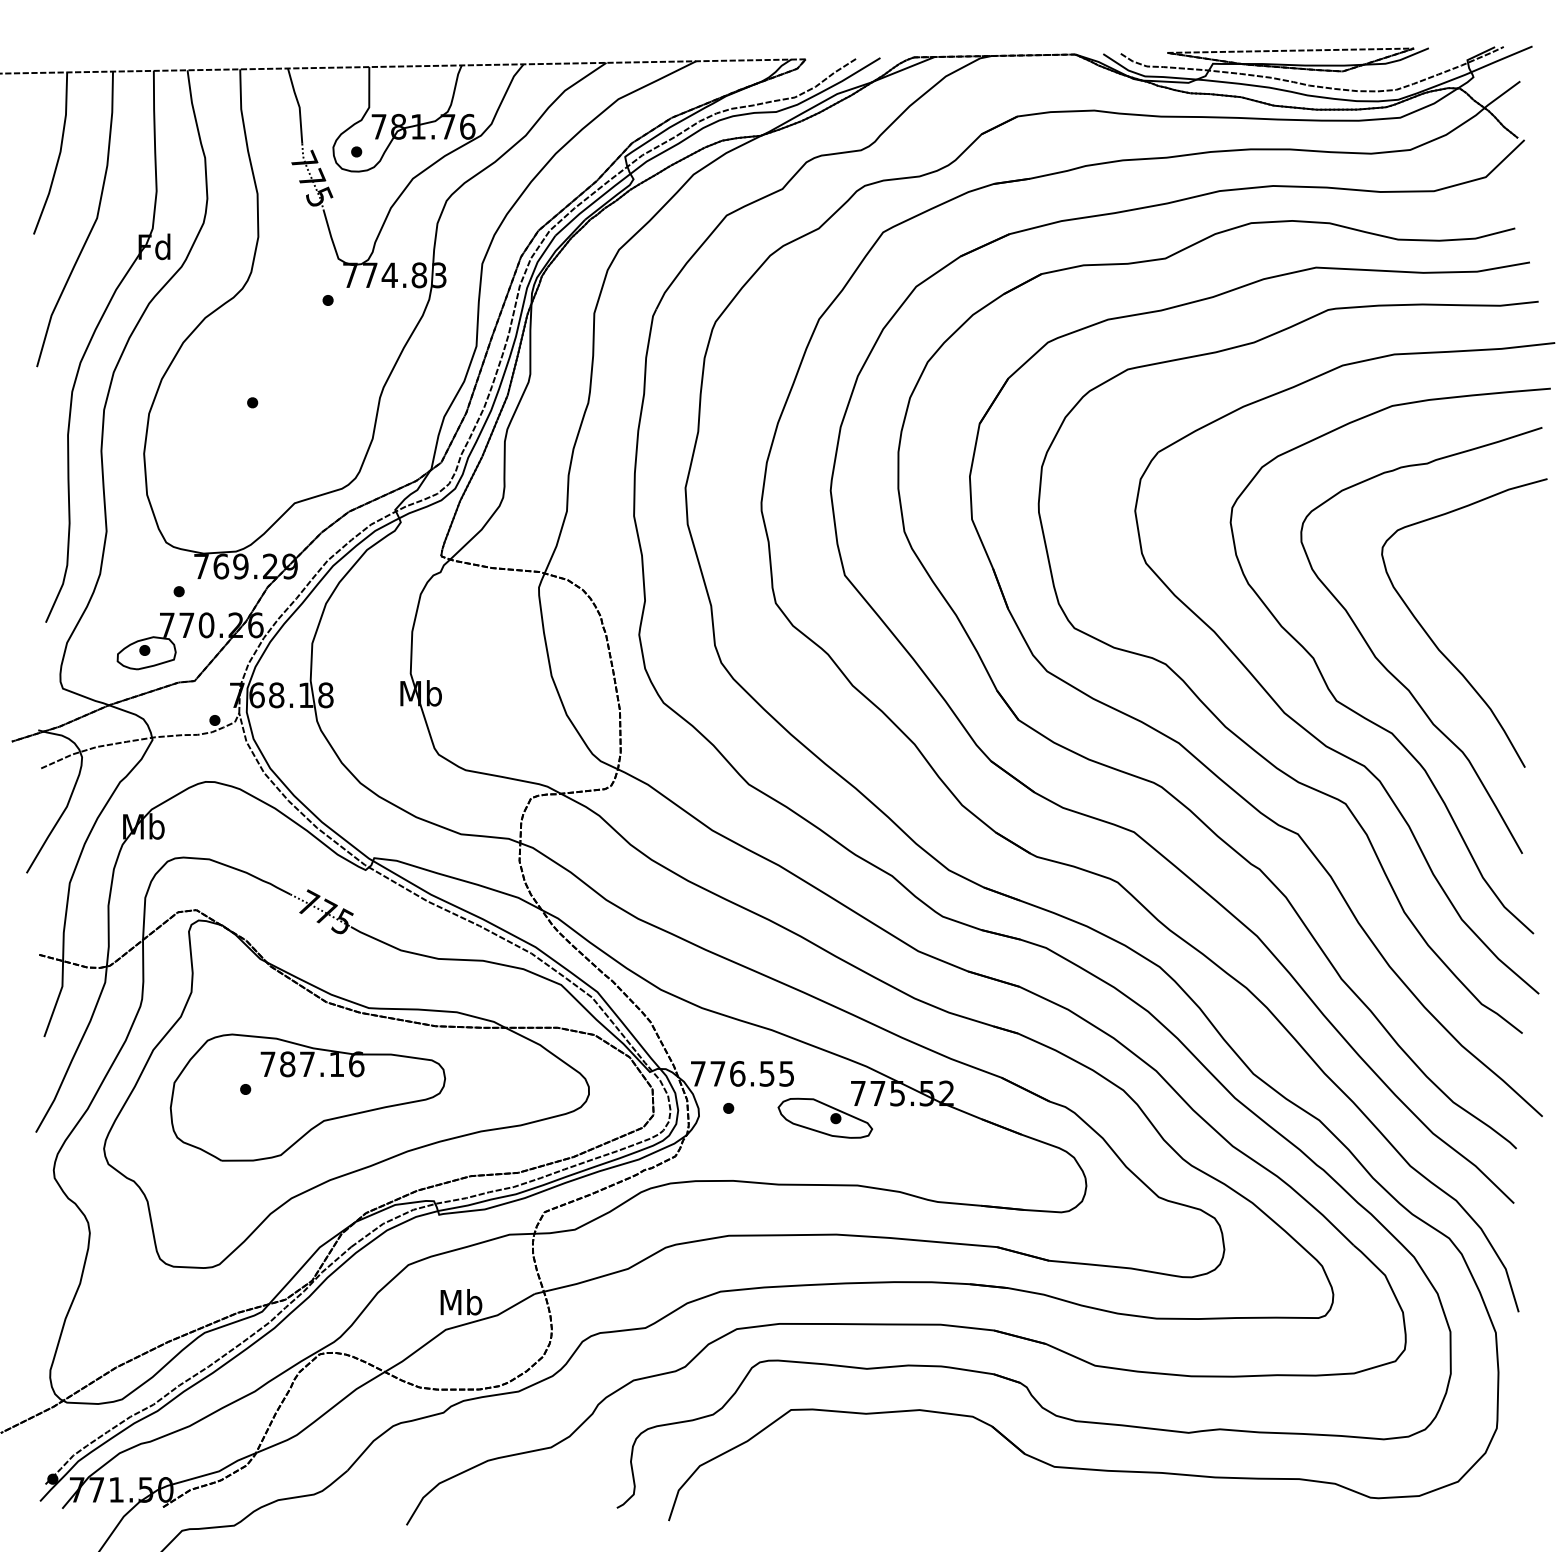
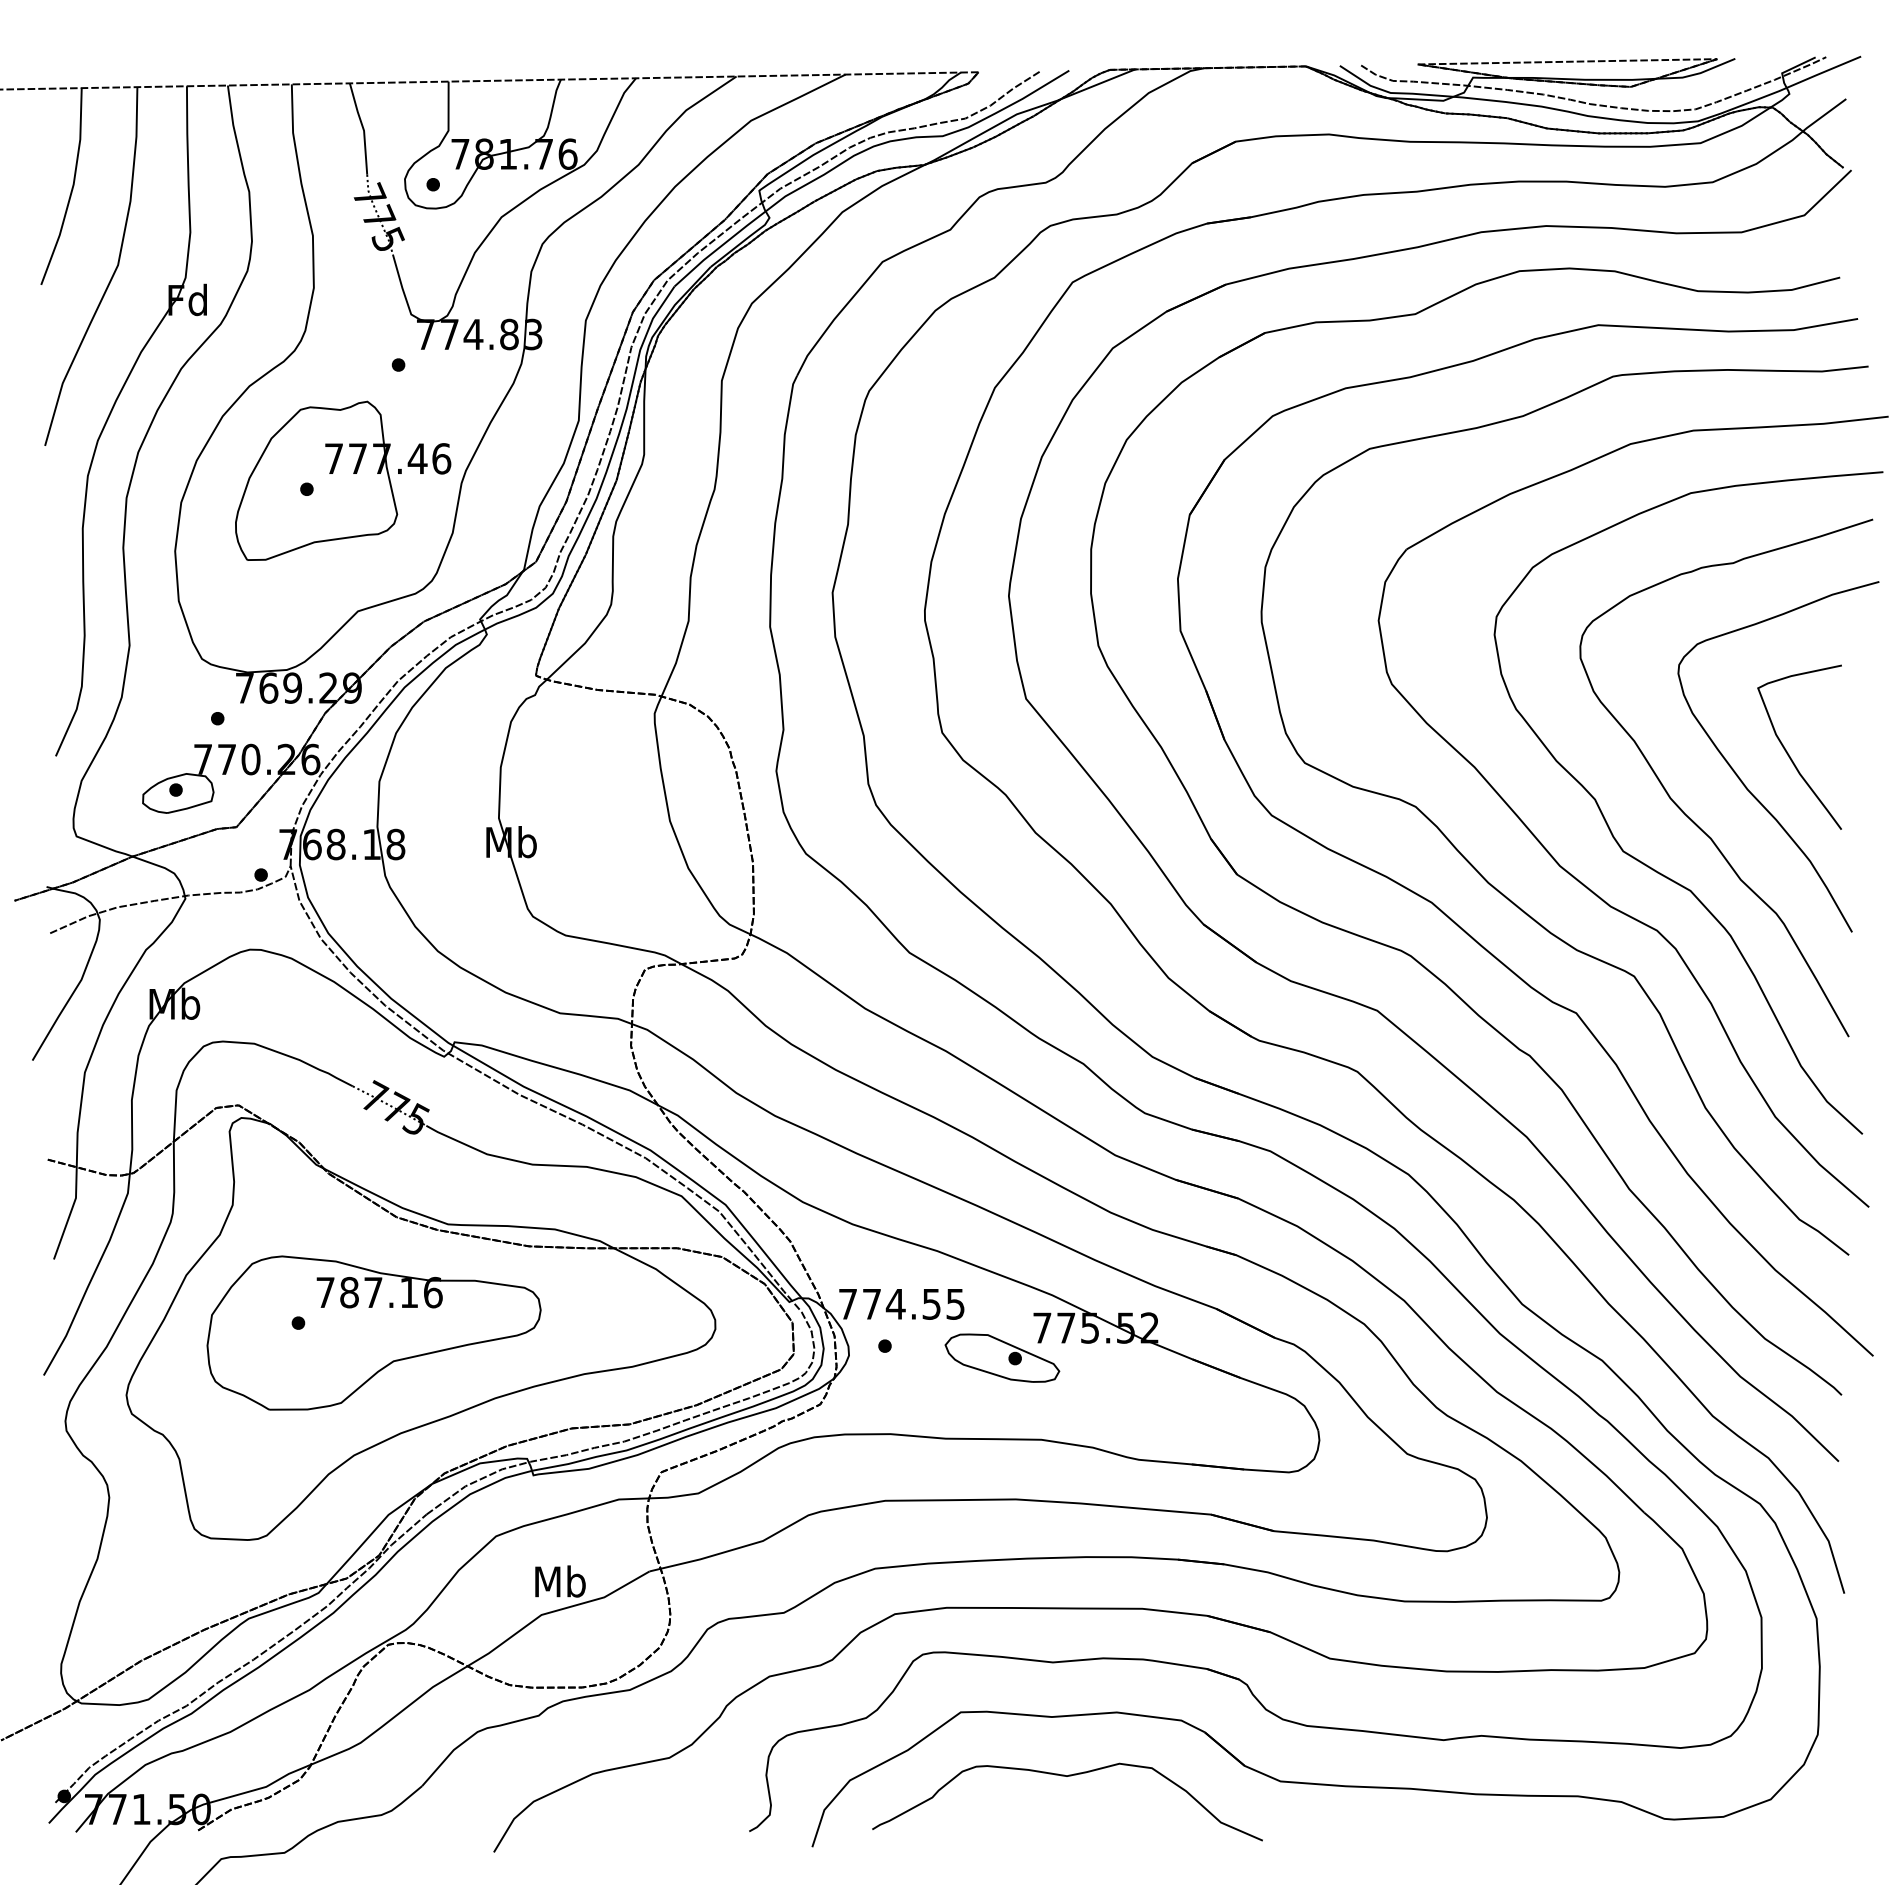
part: (282, 395) -> (343, 480), added
curve: (1473, 621) -> (1789, 754), added
text: (737, 1073) -> (895, 1303), 776.55 -> 774.55
curve: (878, 1462) -> (1067, 1776), added

